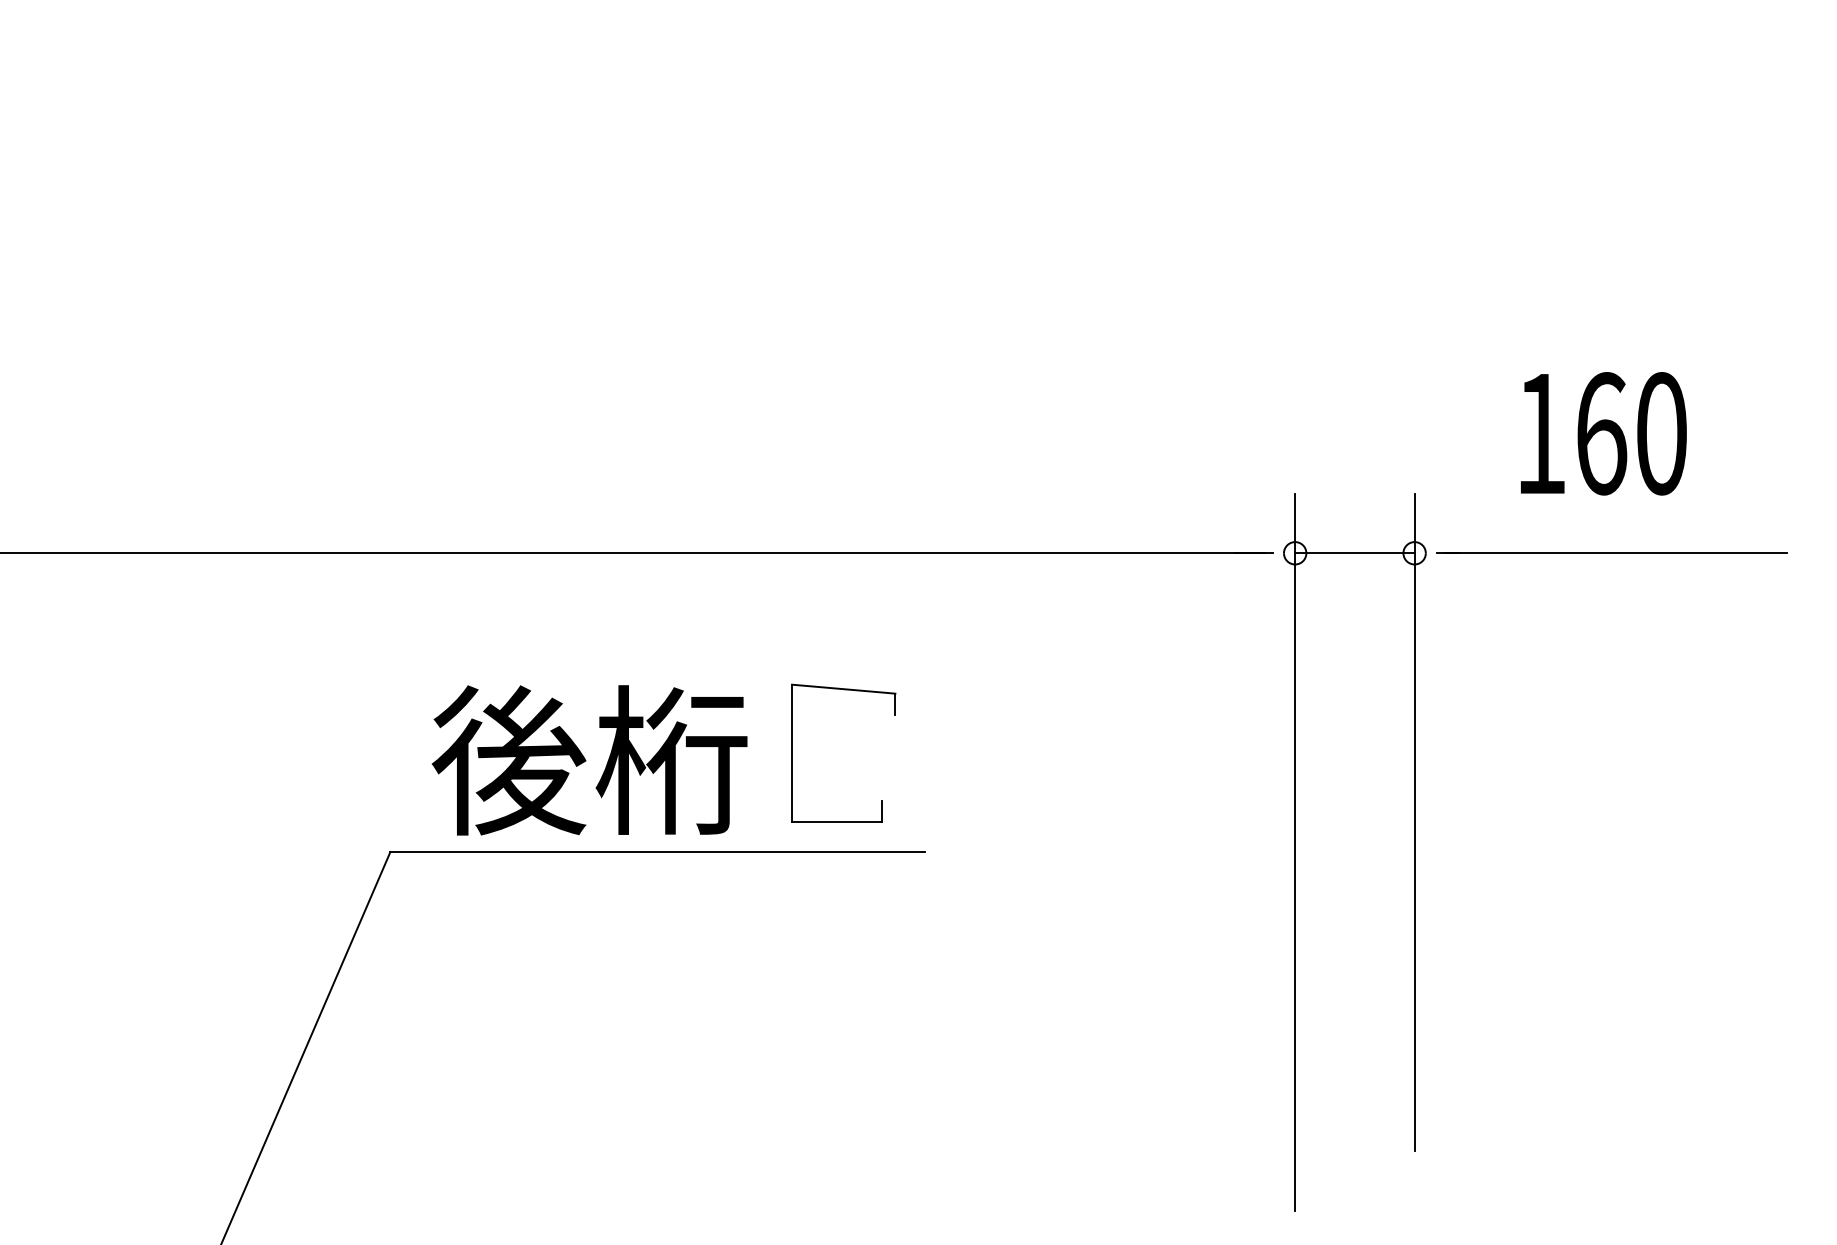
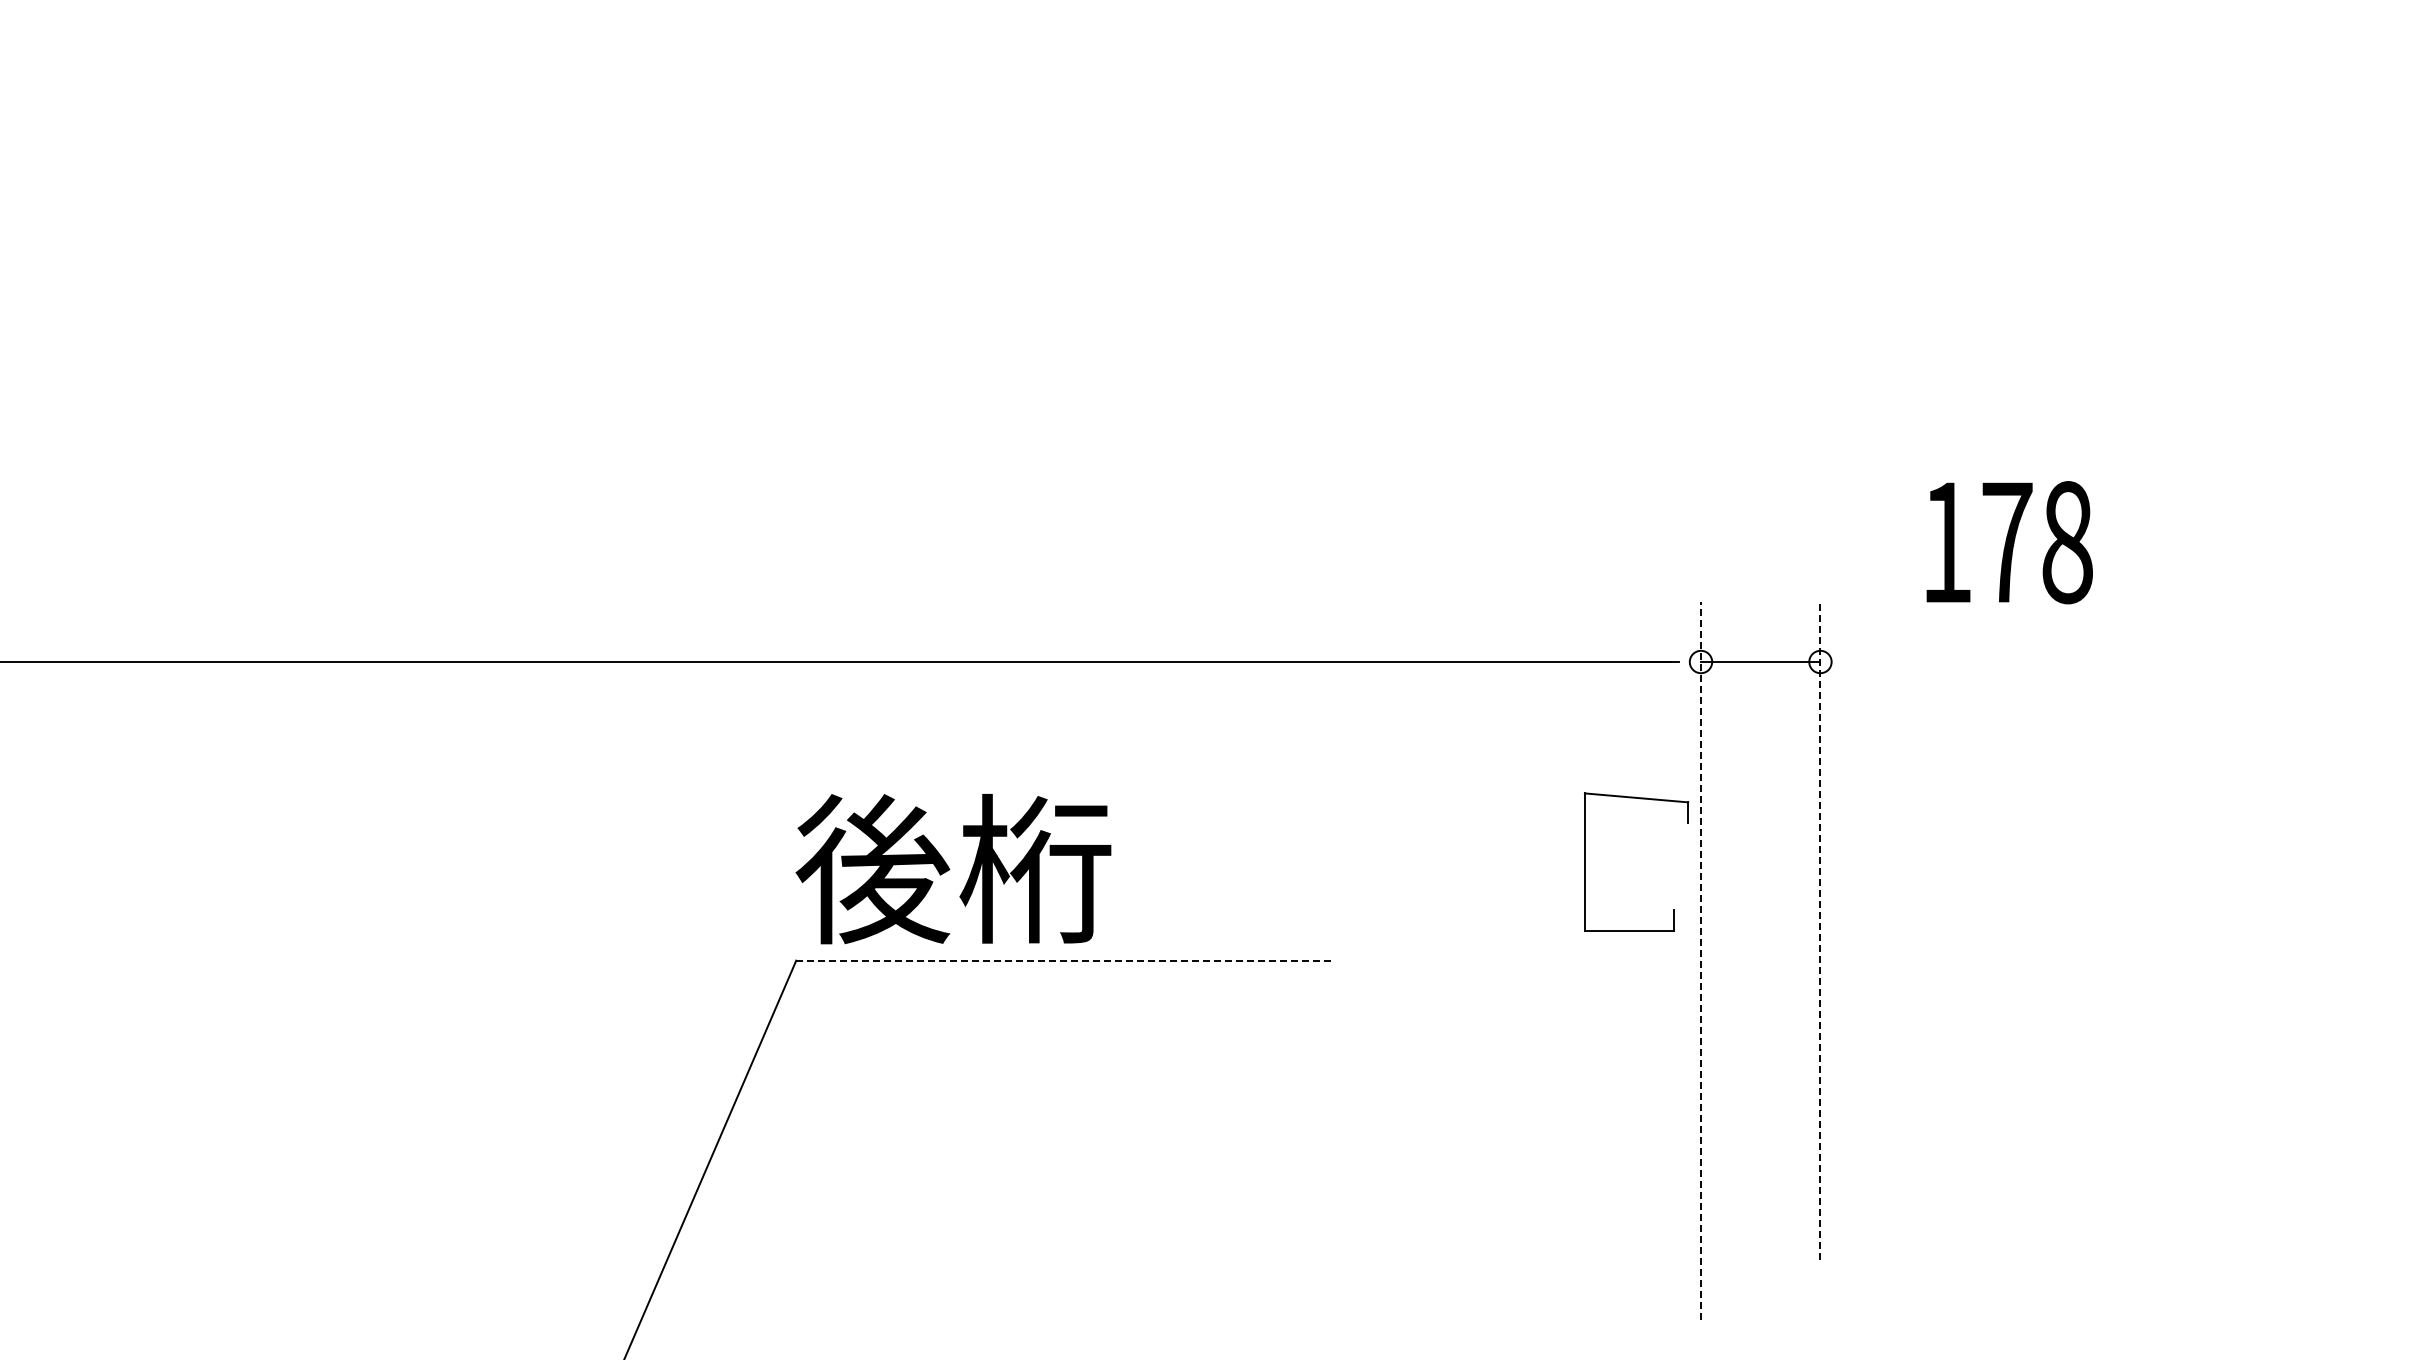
text: (1631, 433) -> (2037, 542), 160 -> 178
line: (1611, 552) -> (2017, 661), removed
part: (792, 752) -> (1585, 861), moved
text: (589, 760) -> (953, 869), moved
line: (1414, 822) -> (1820, 931), solid -> dashed
line: (658, 851) -> (1064, 960), solid -> dashed
line: (1295, 851) -> (1701, 960), solid -> dashed

